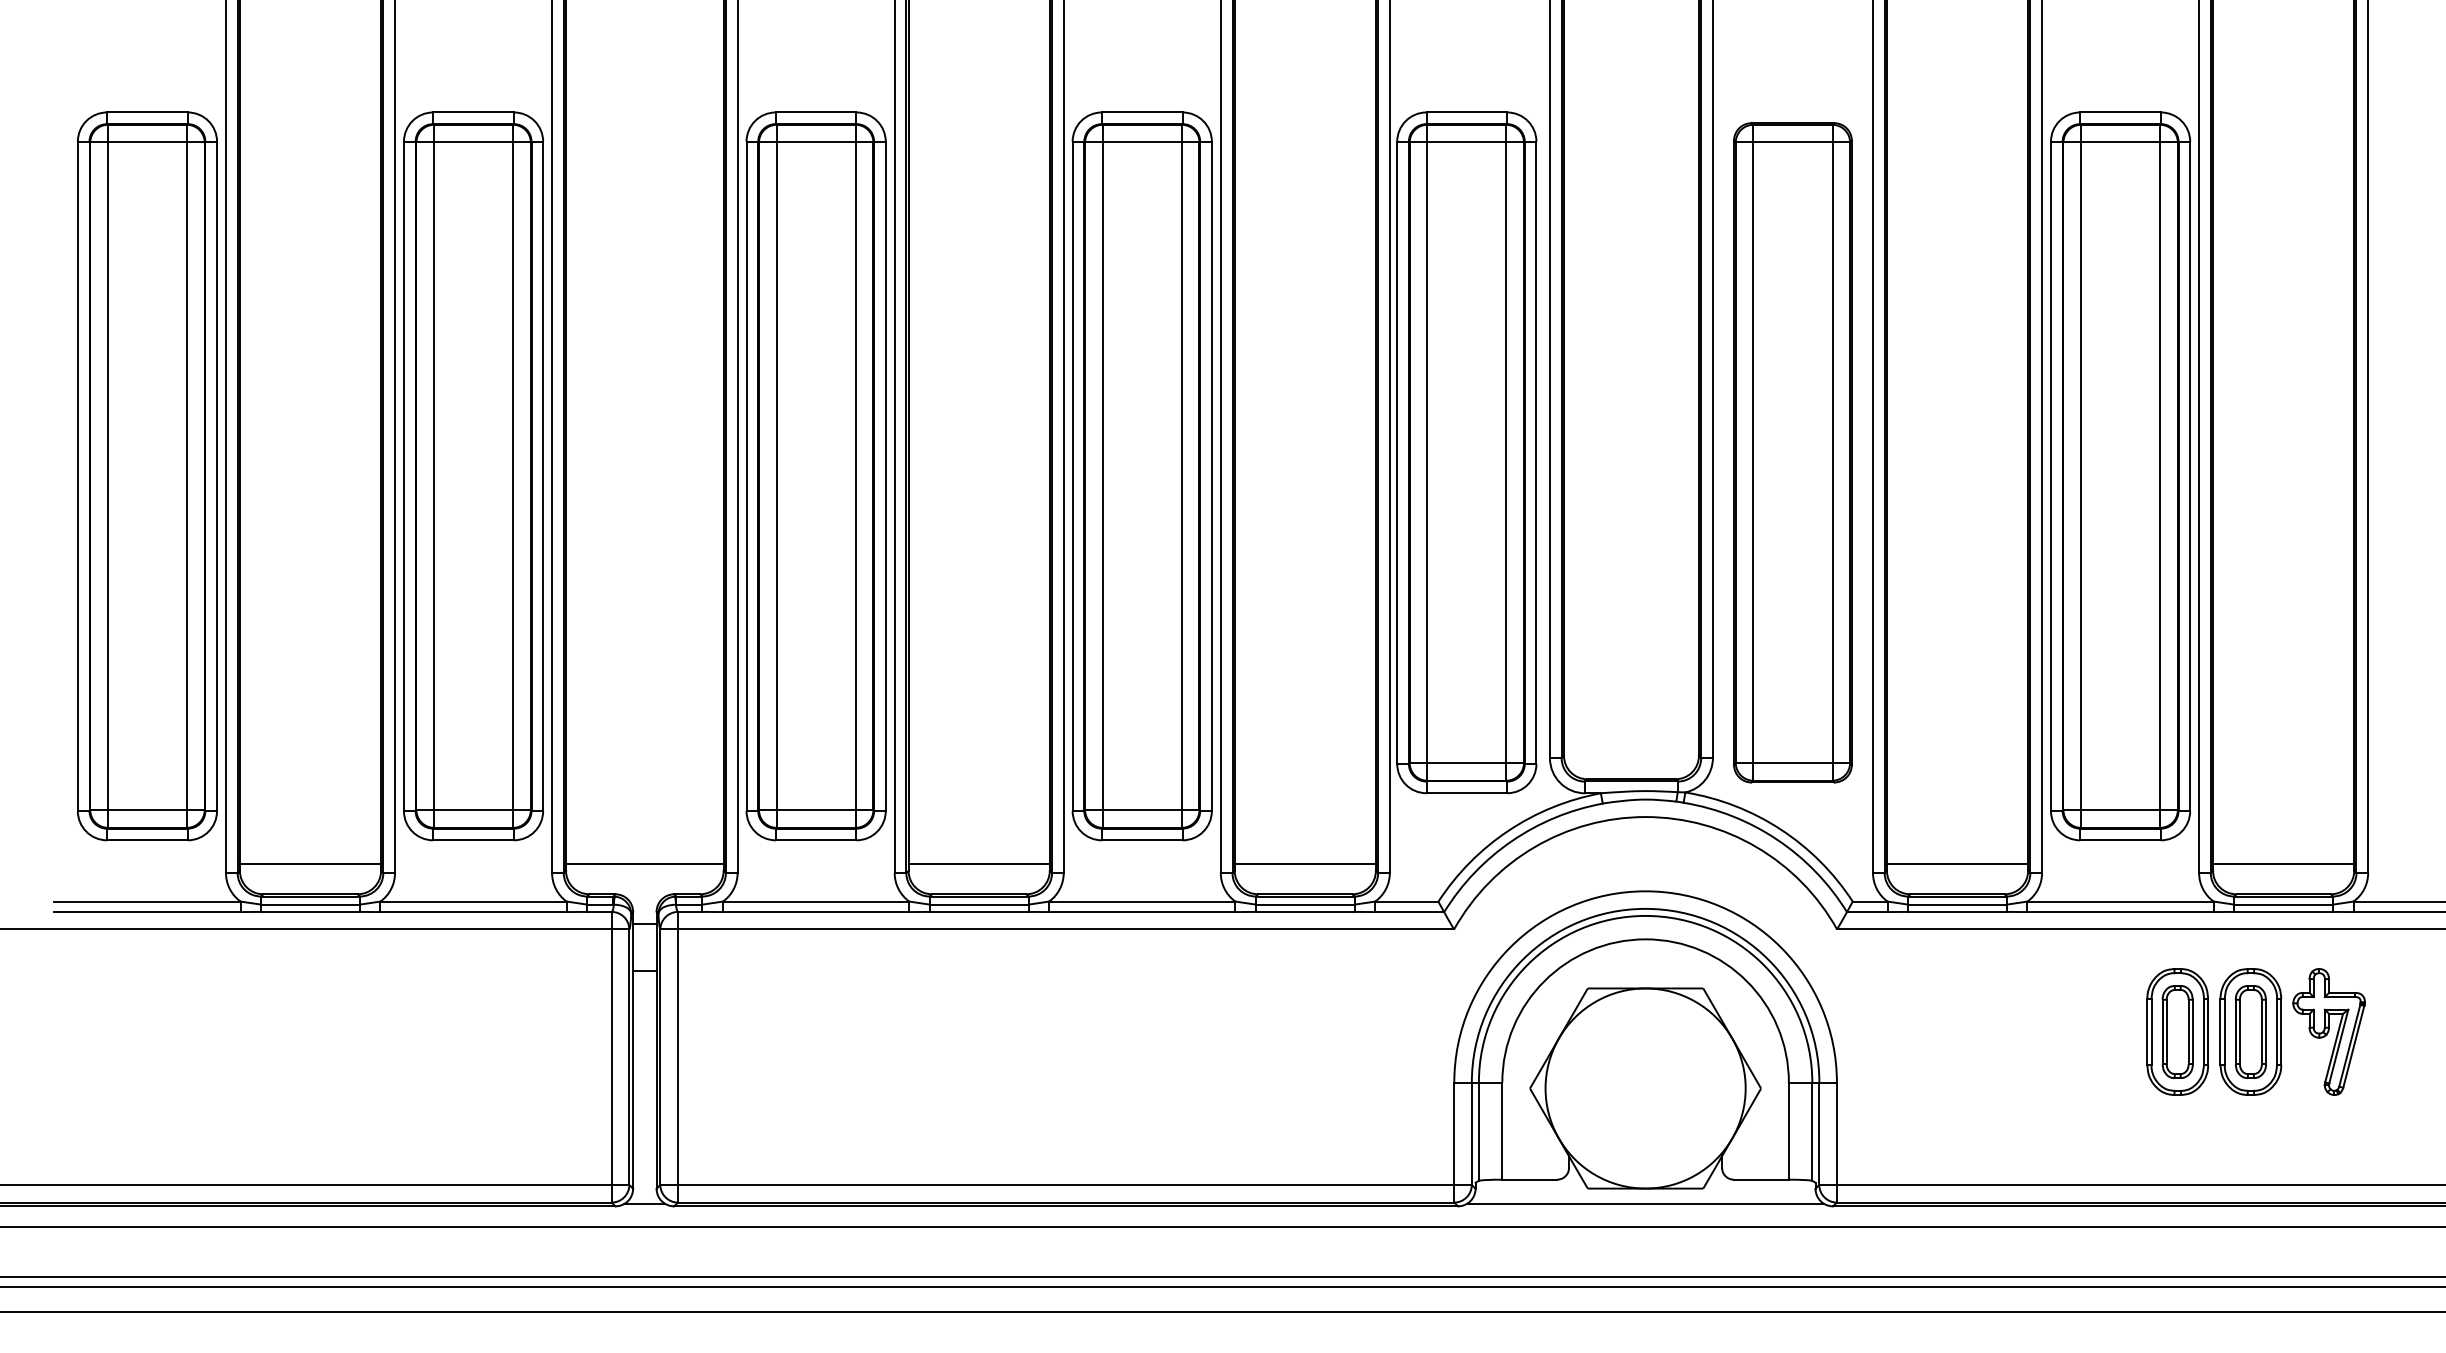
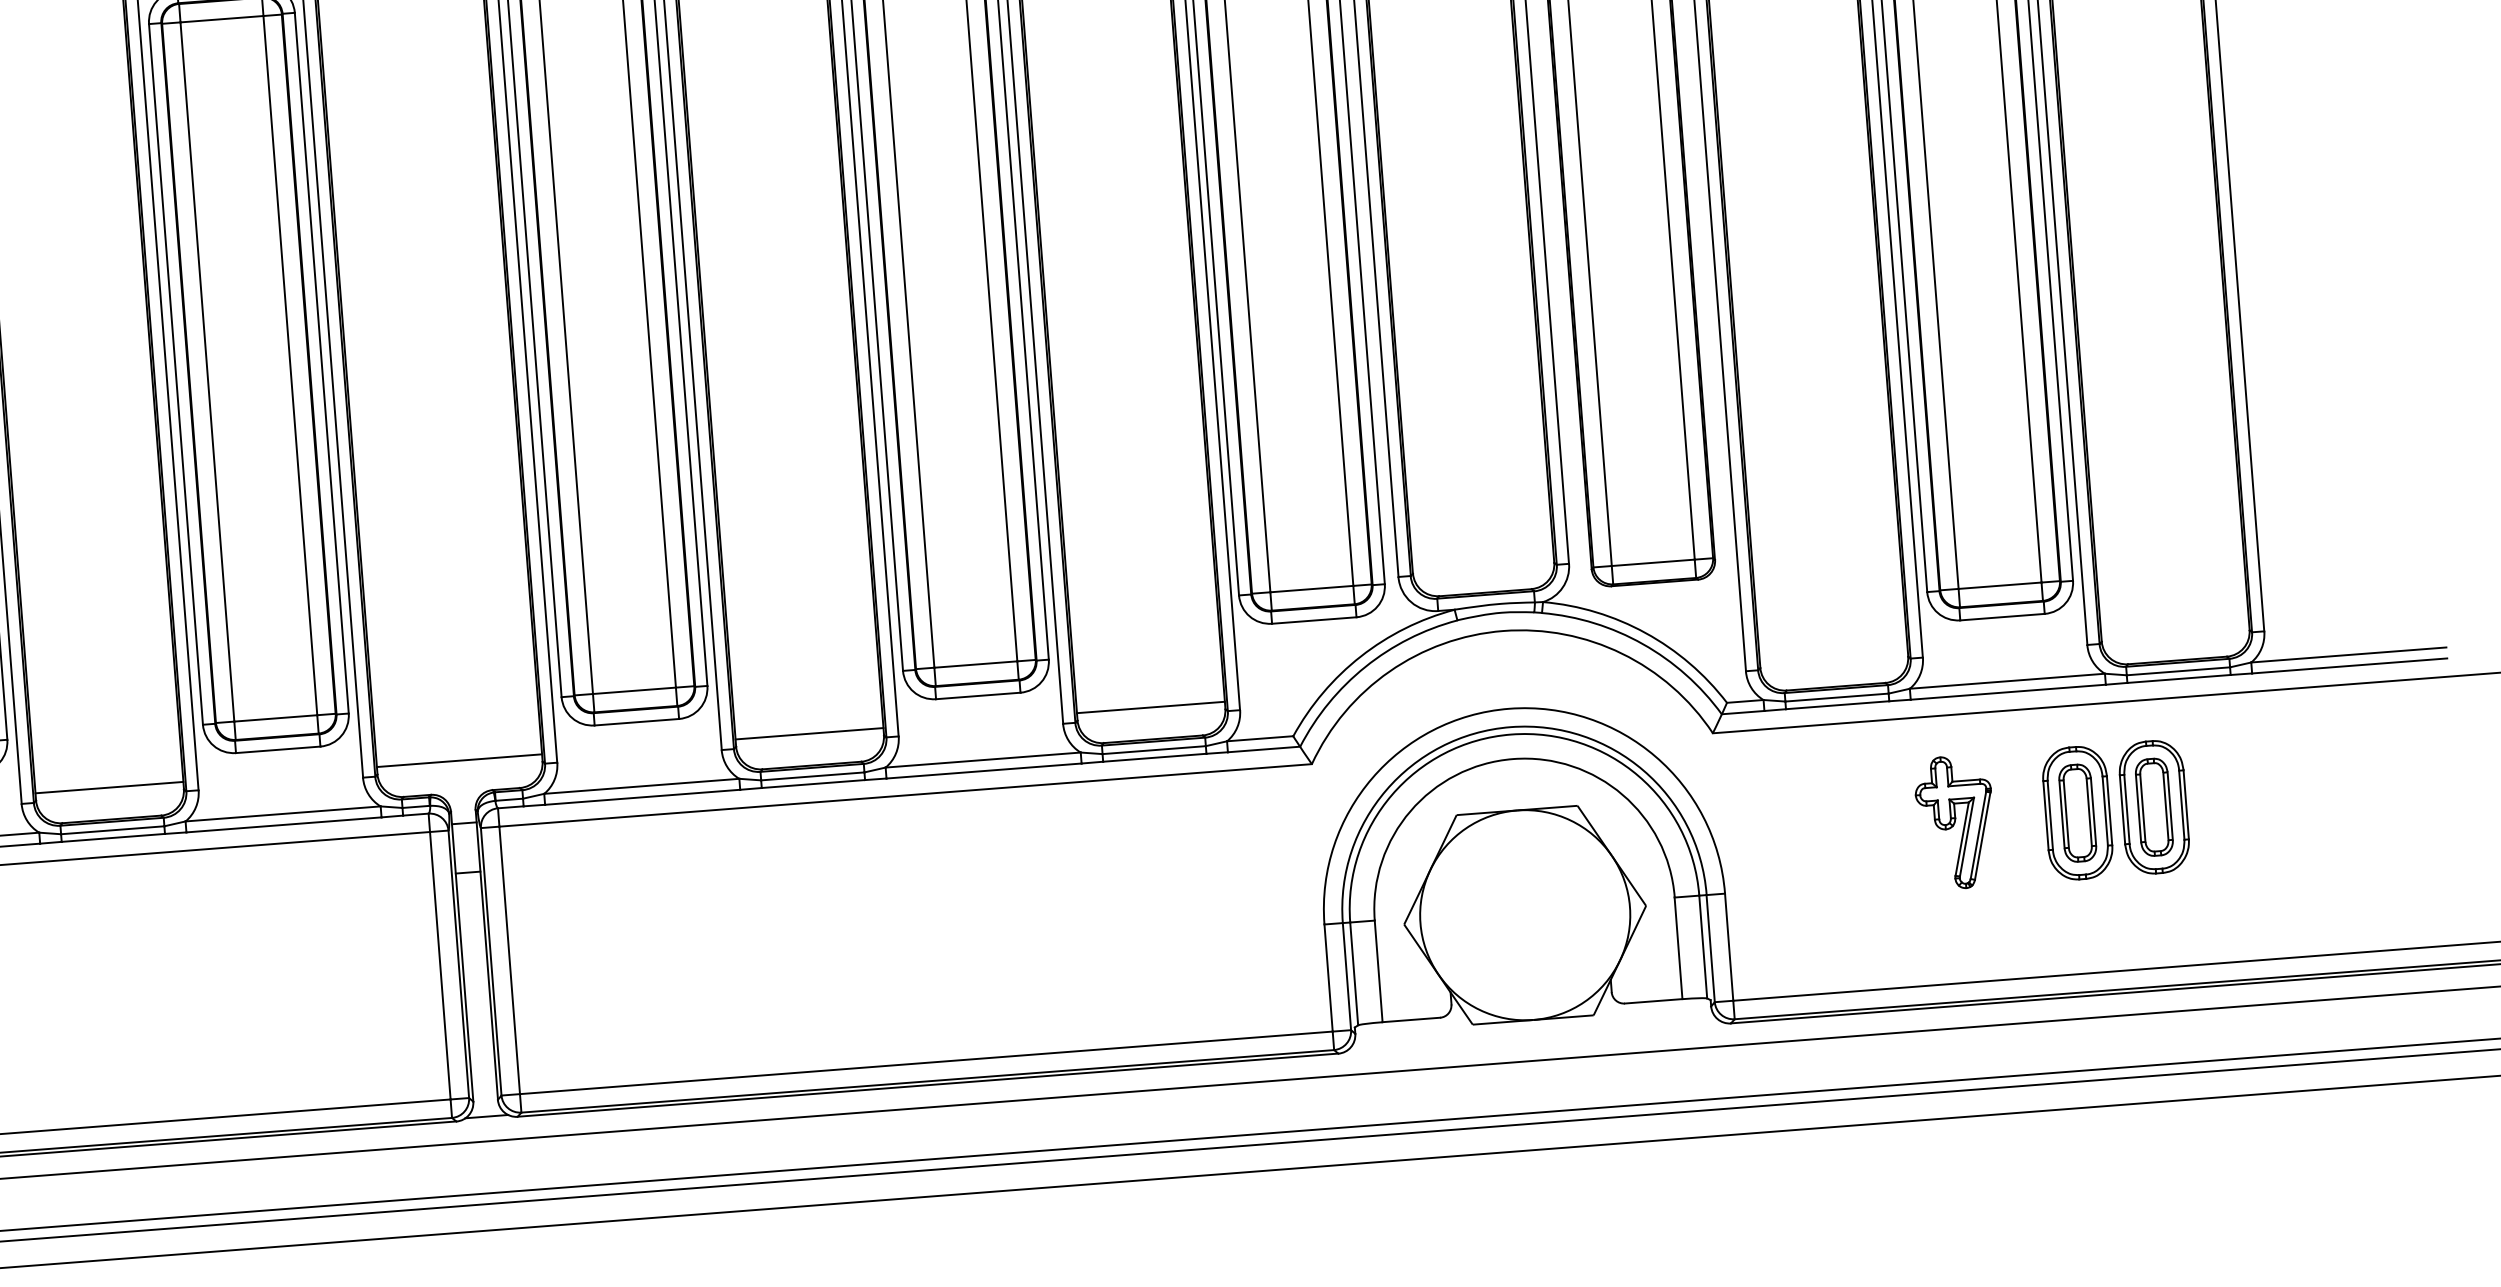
line: (1957, 863) -> (1833, 654), removed
line: (2283, 863) -> (2174, 628), removed
part: (2328, 1031) -> (1954, 822), moved
line: (1645, 1203) -> (1534, 1035), removed

